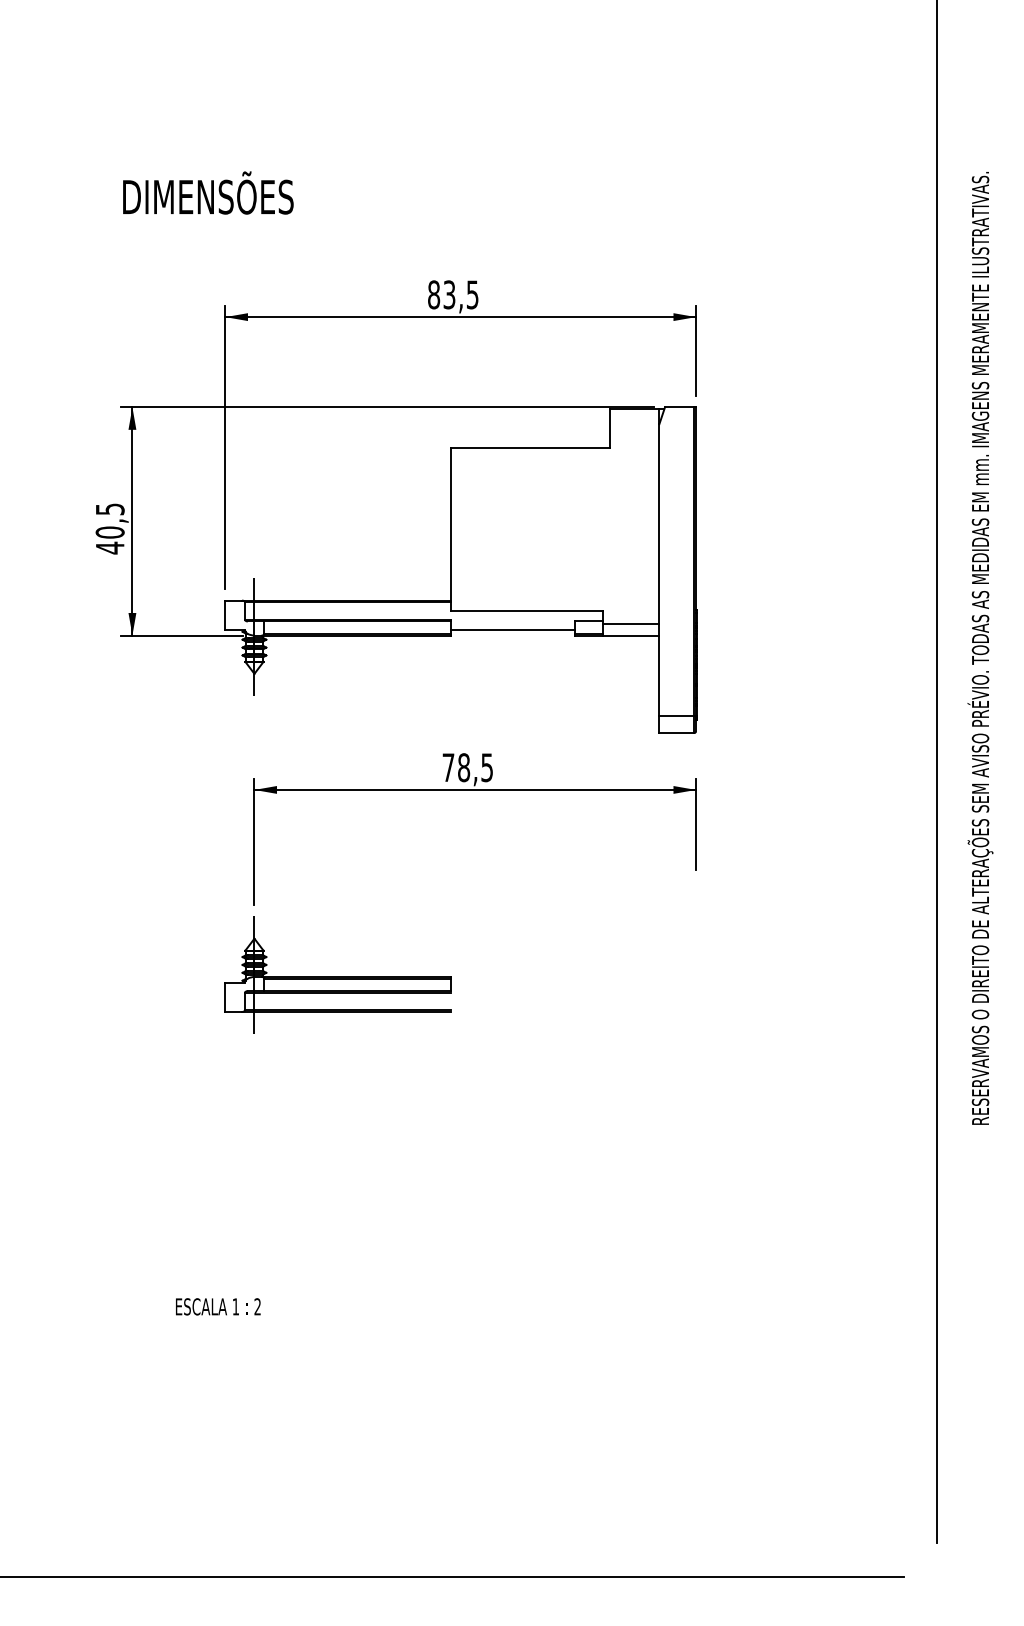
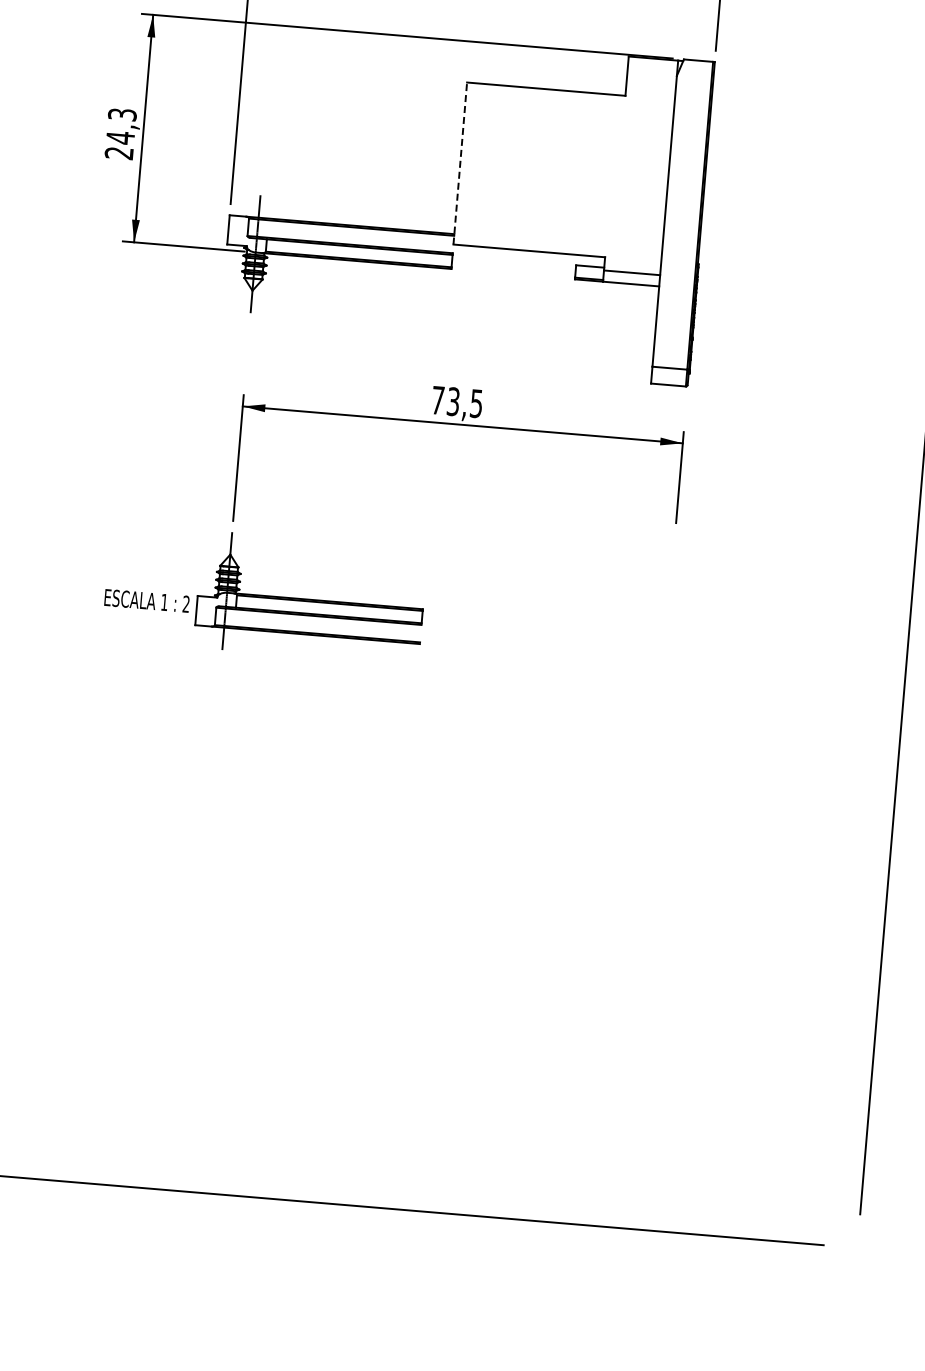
text: (109, 528) -> (120, 133), 40,5 -> 24,3
line: (450, 529) -> (459, 163), solid -> dashed
line: (512, 629) -> (513, 268), removed
text: (464, 767) -> (453, 401), 78,5 -> 73,5
text: (218, 1306) -> (147, 600), moved

